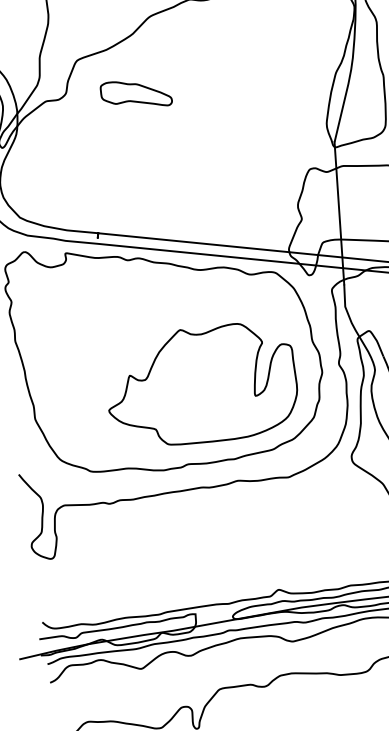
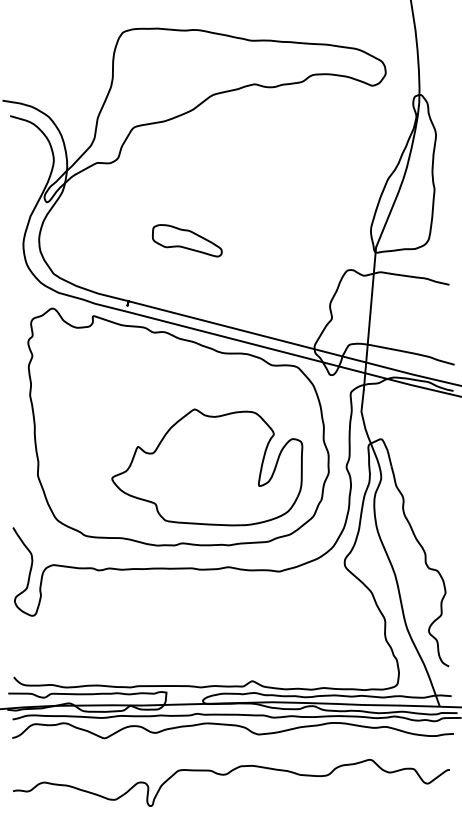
part: (136, 94) -> (187, 240), moved

